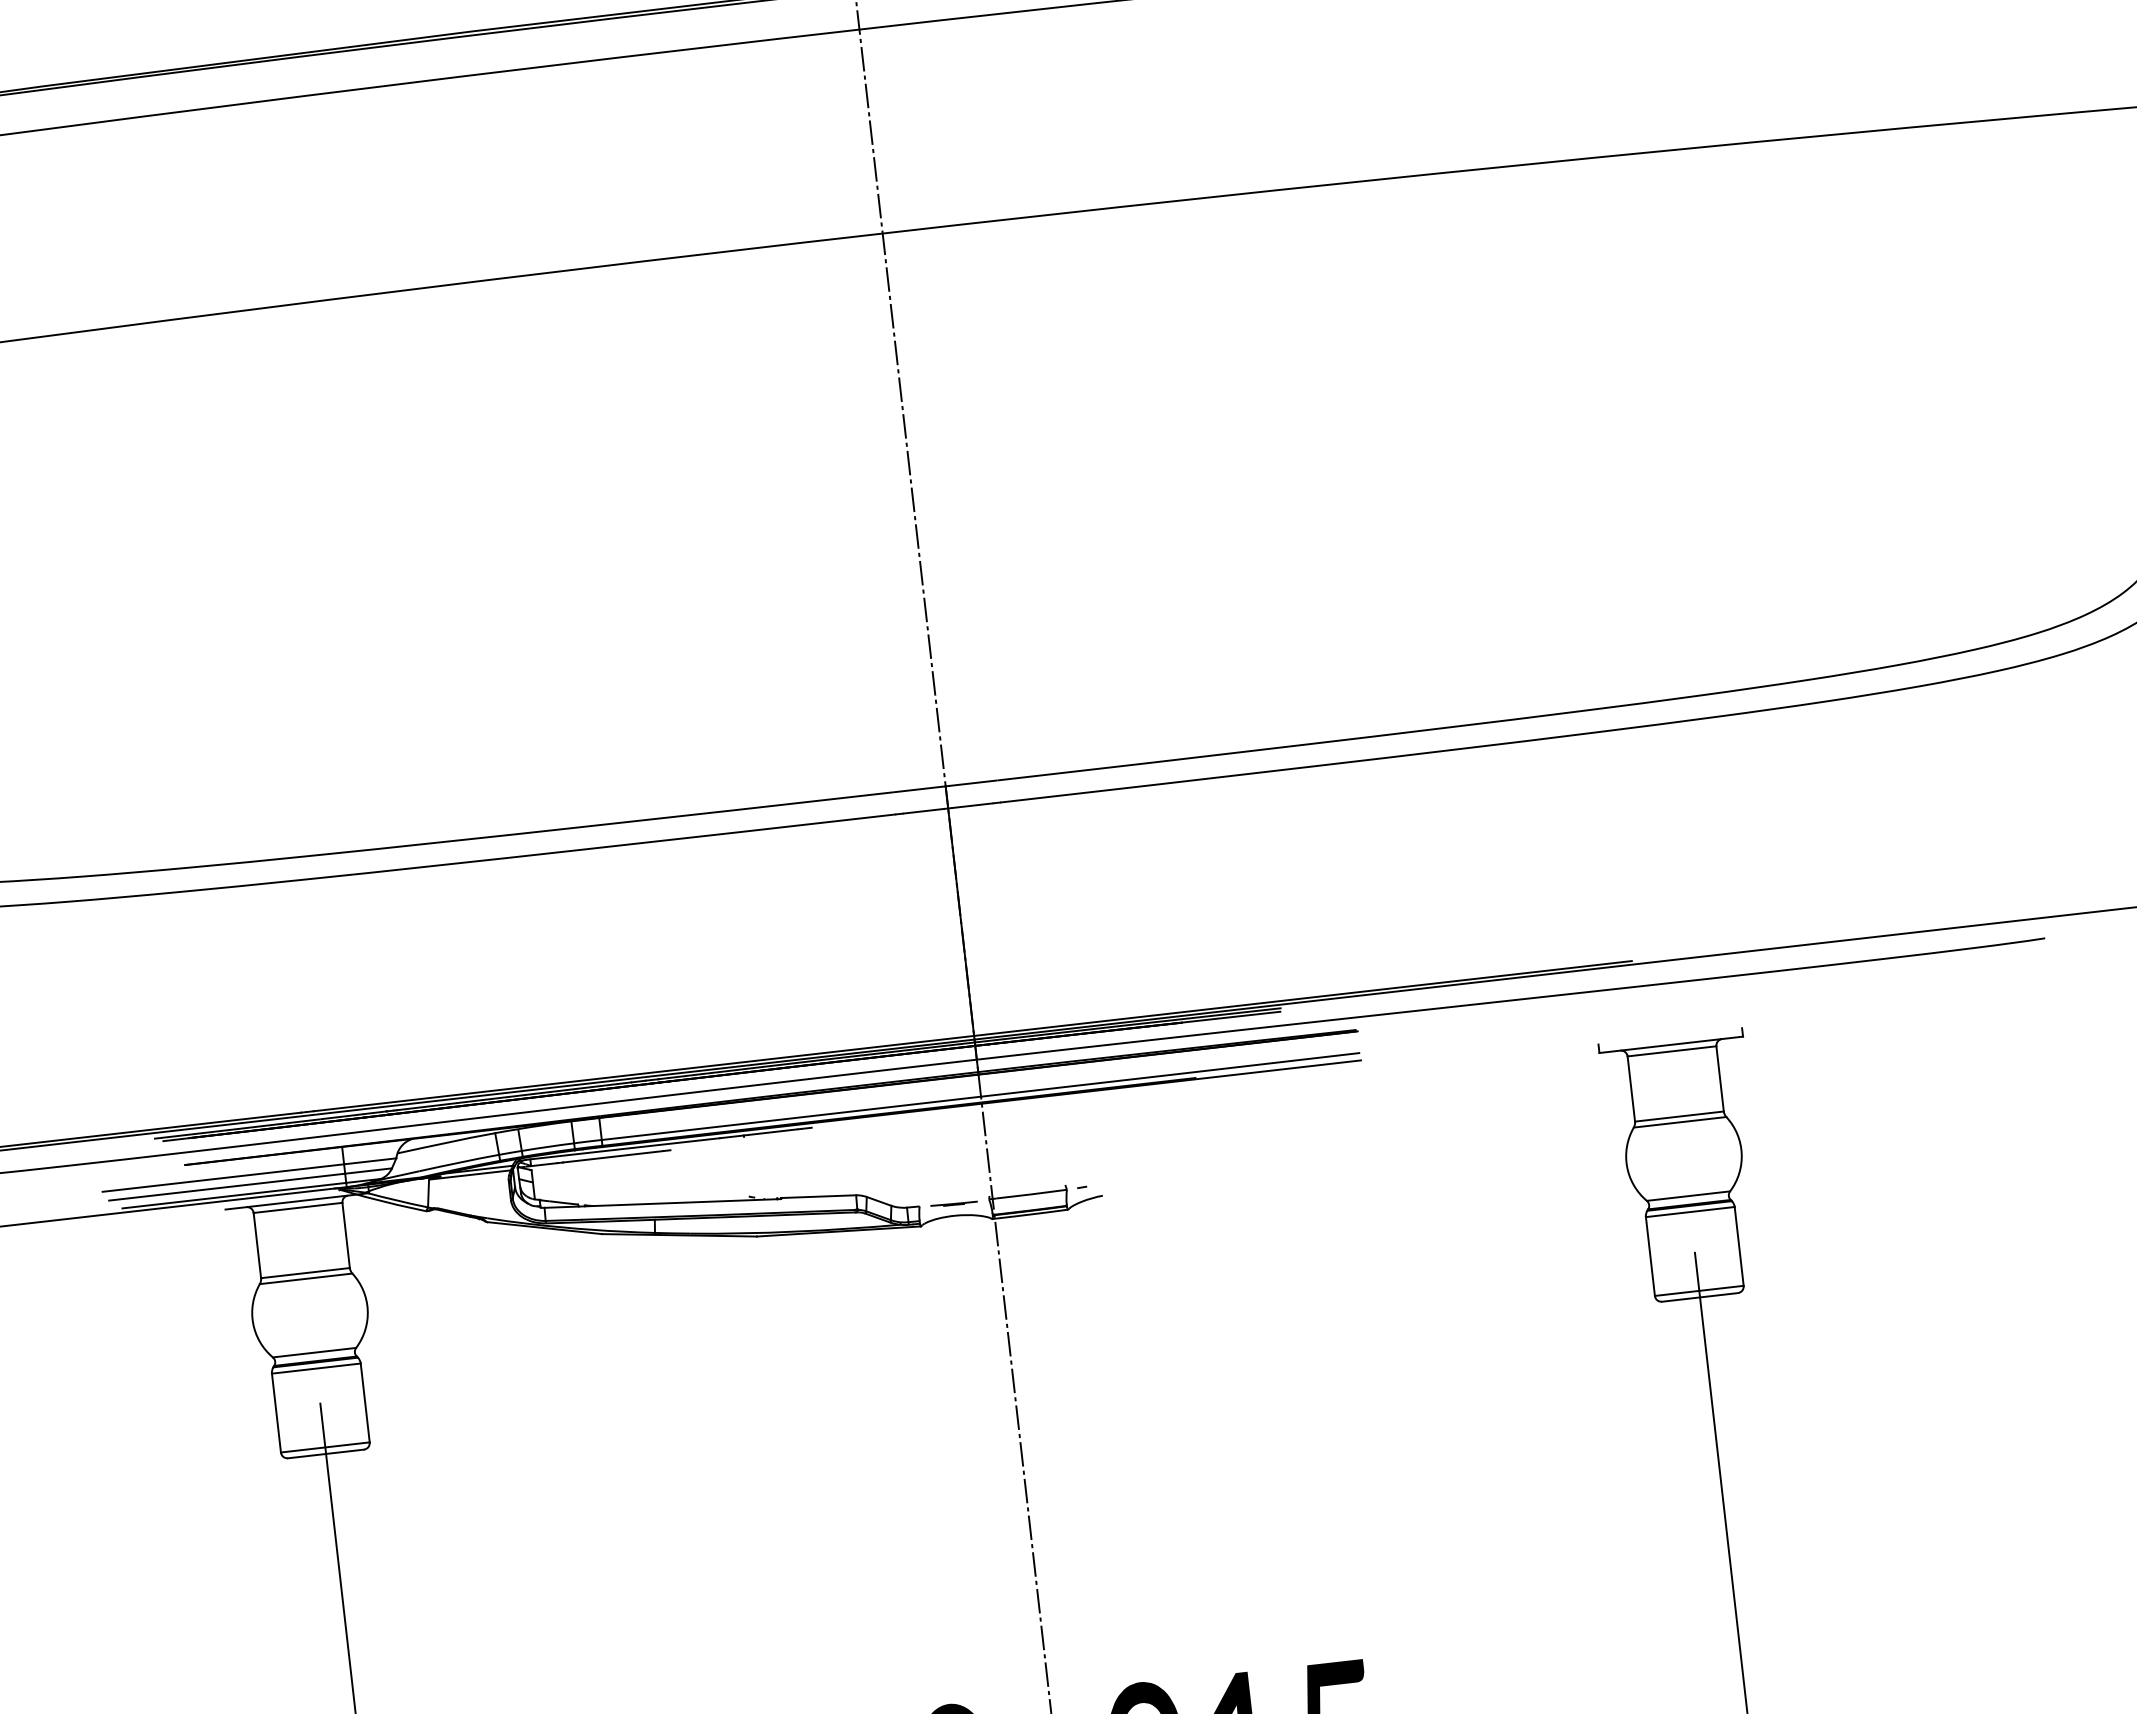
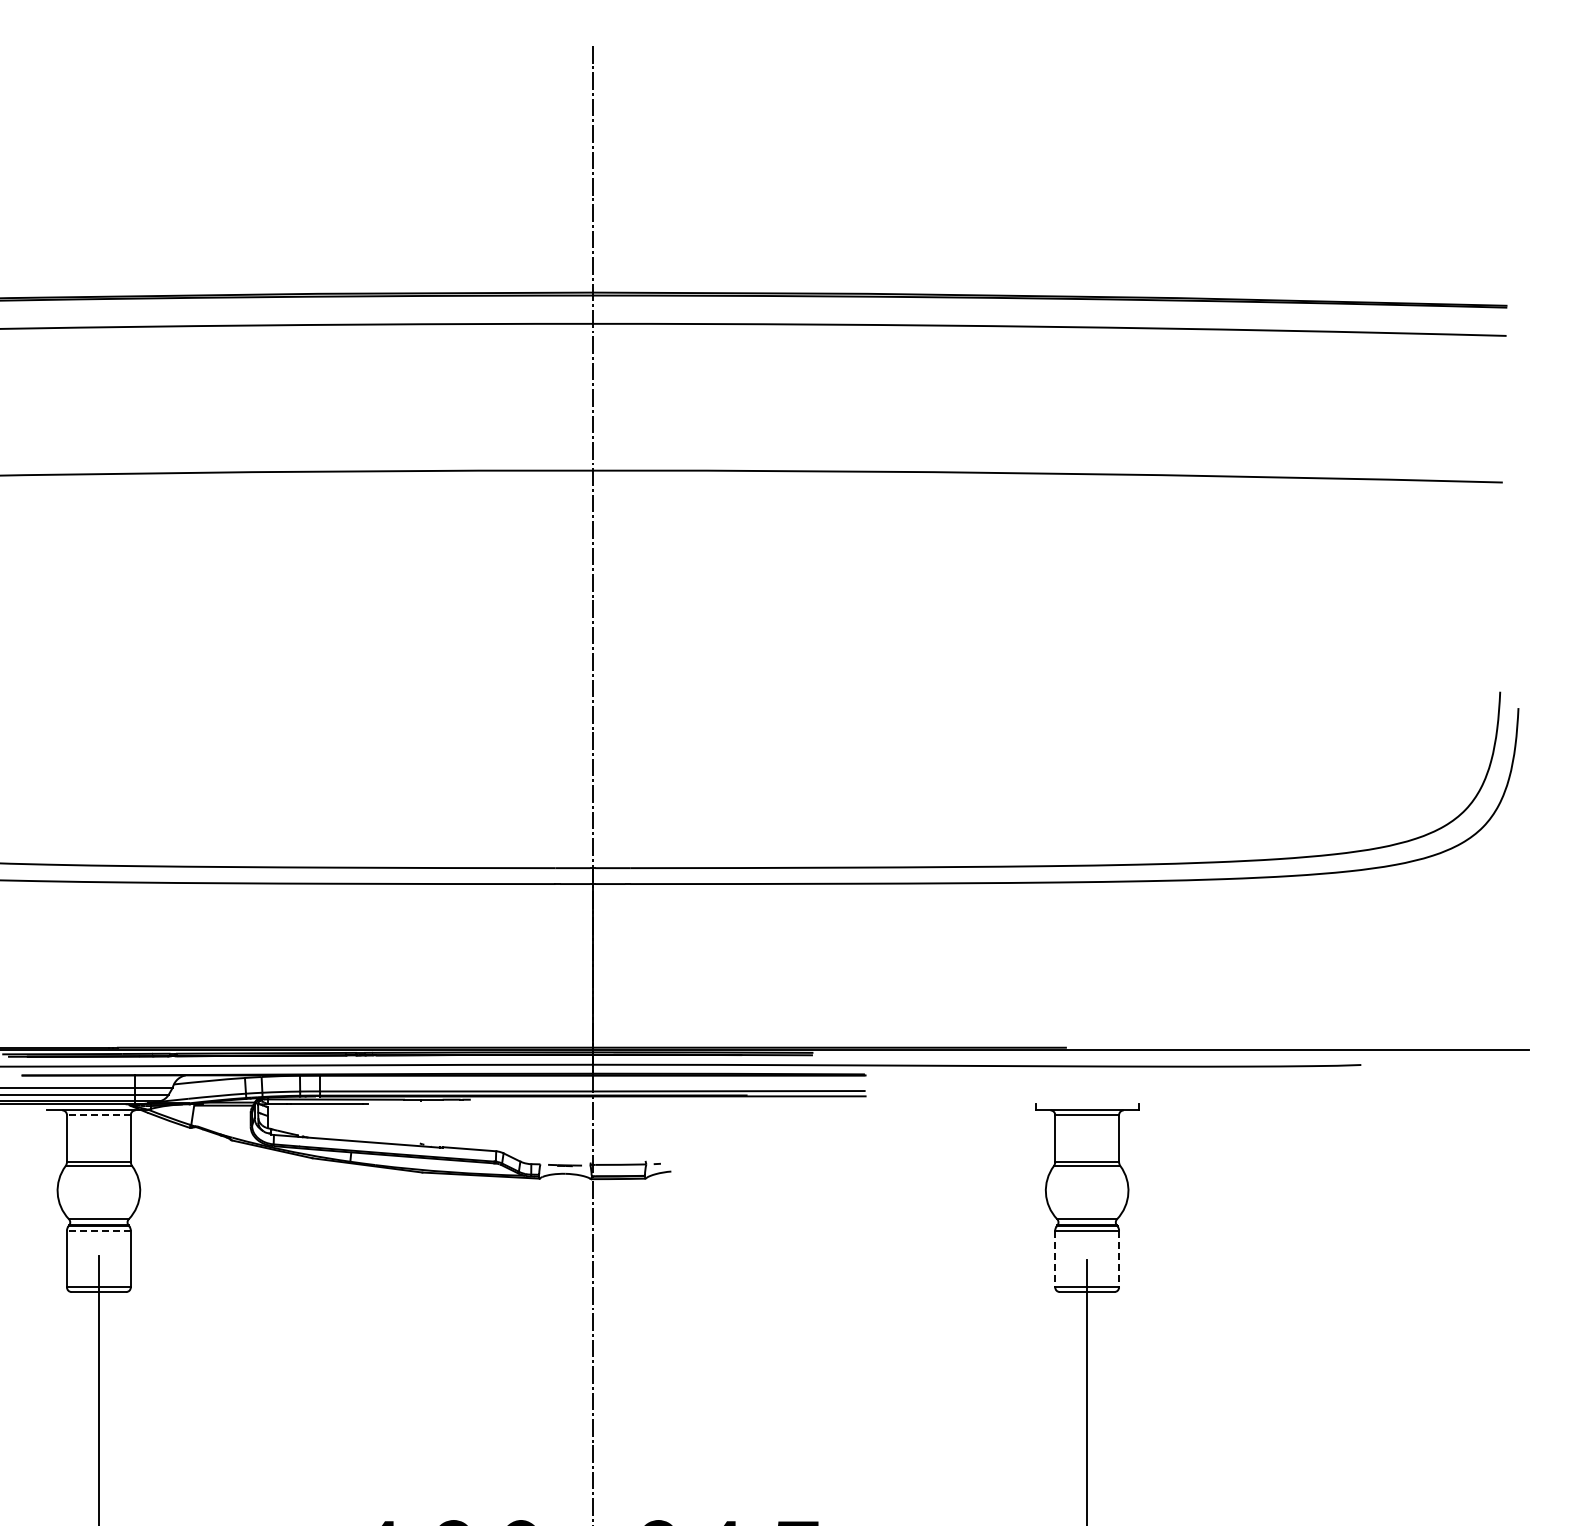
line: (297, 1208) -> (98, 1115), solid -> dashed
line: (1739, 1247) -> (1119, 1259), solid -> dashed
line: (1650, 1257) -> (1055, 1259), solid -> dashed
line: (315, 1368) -> (98, 1230), solid -> dashed

